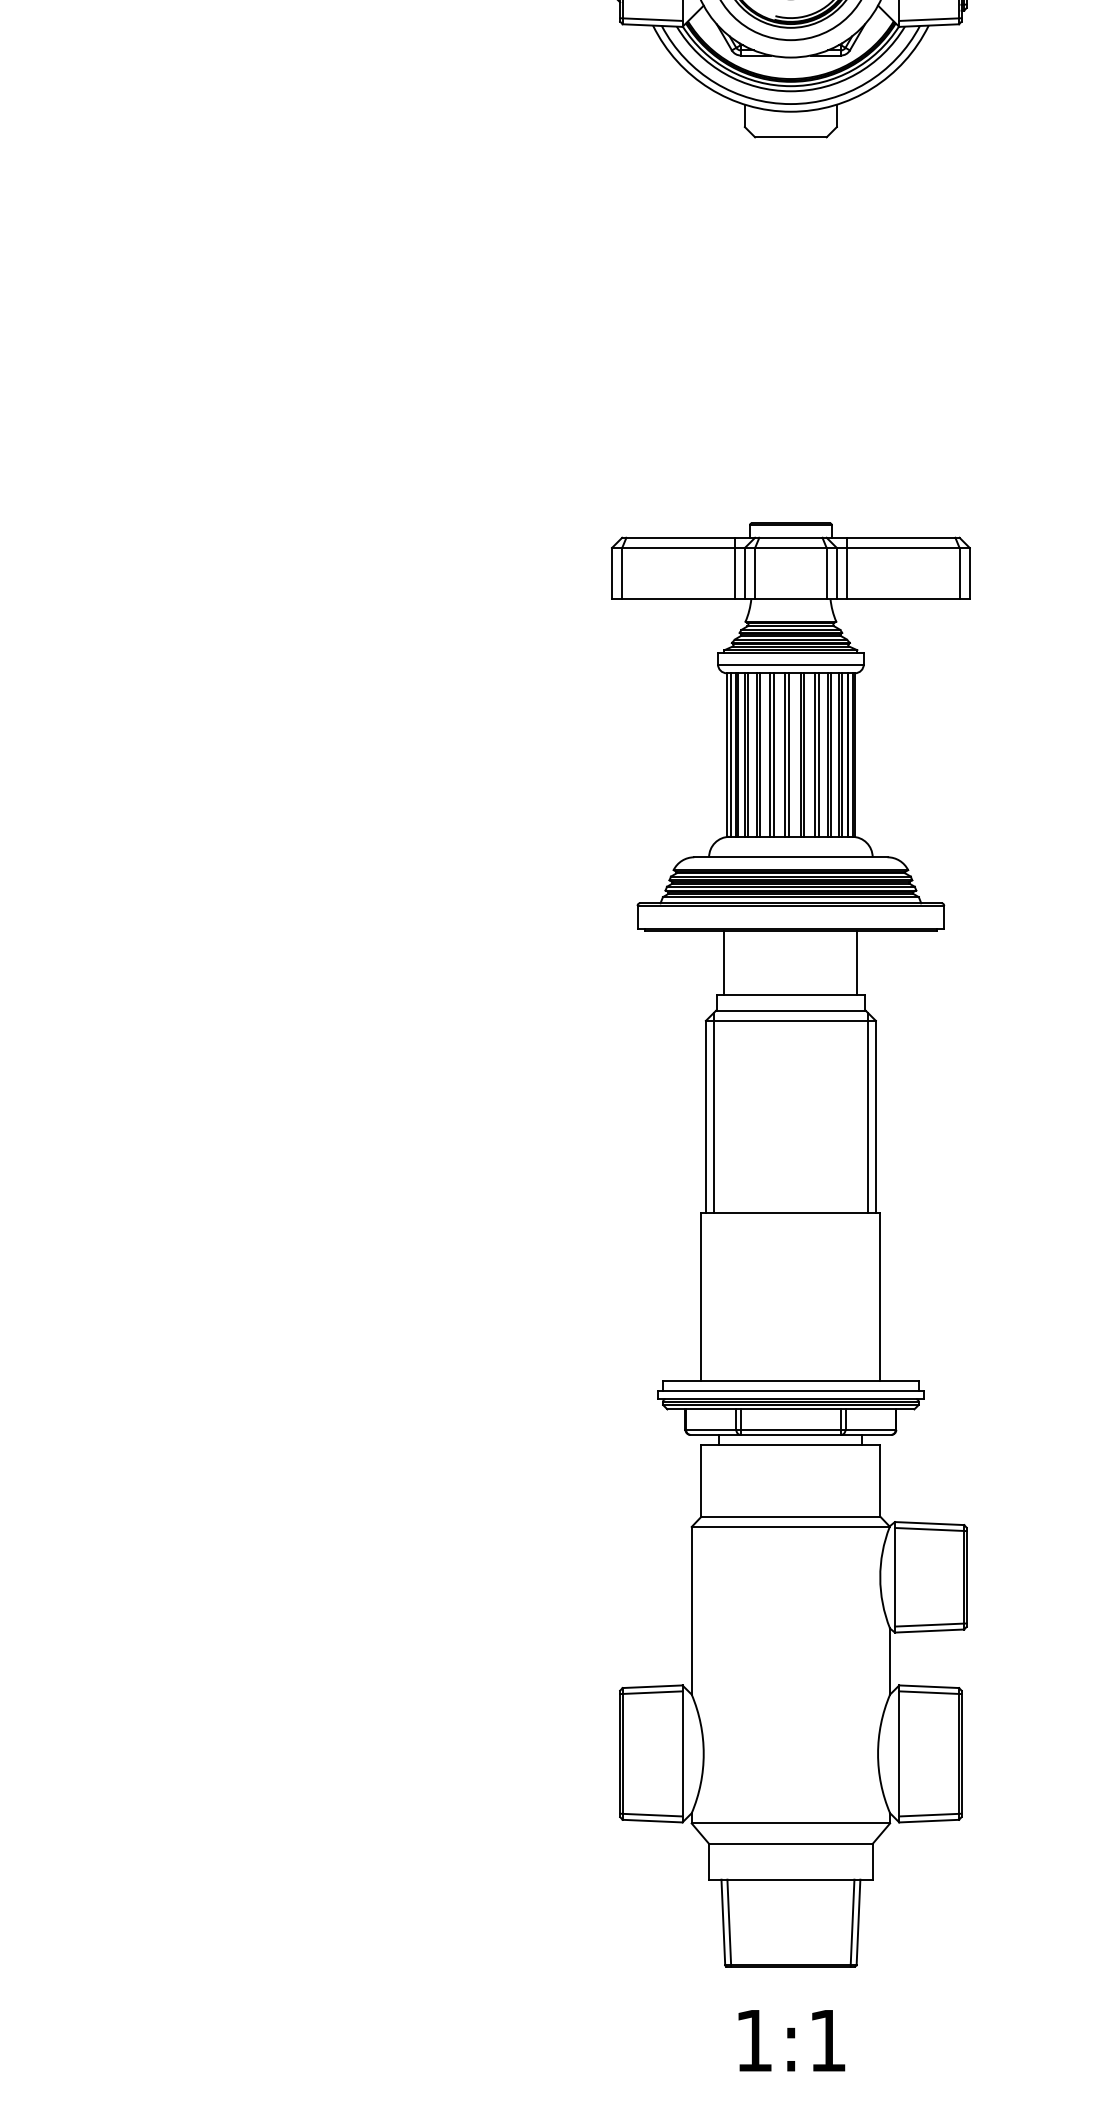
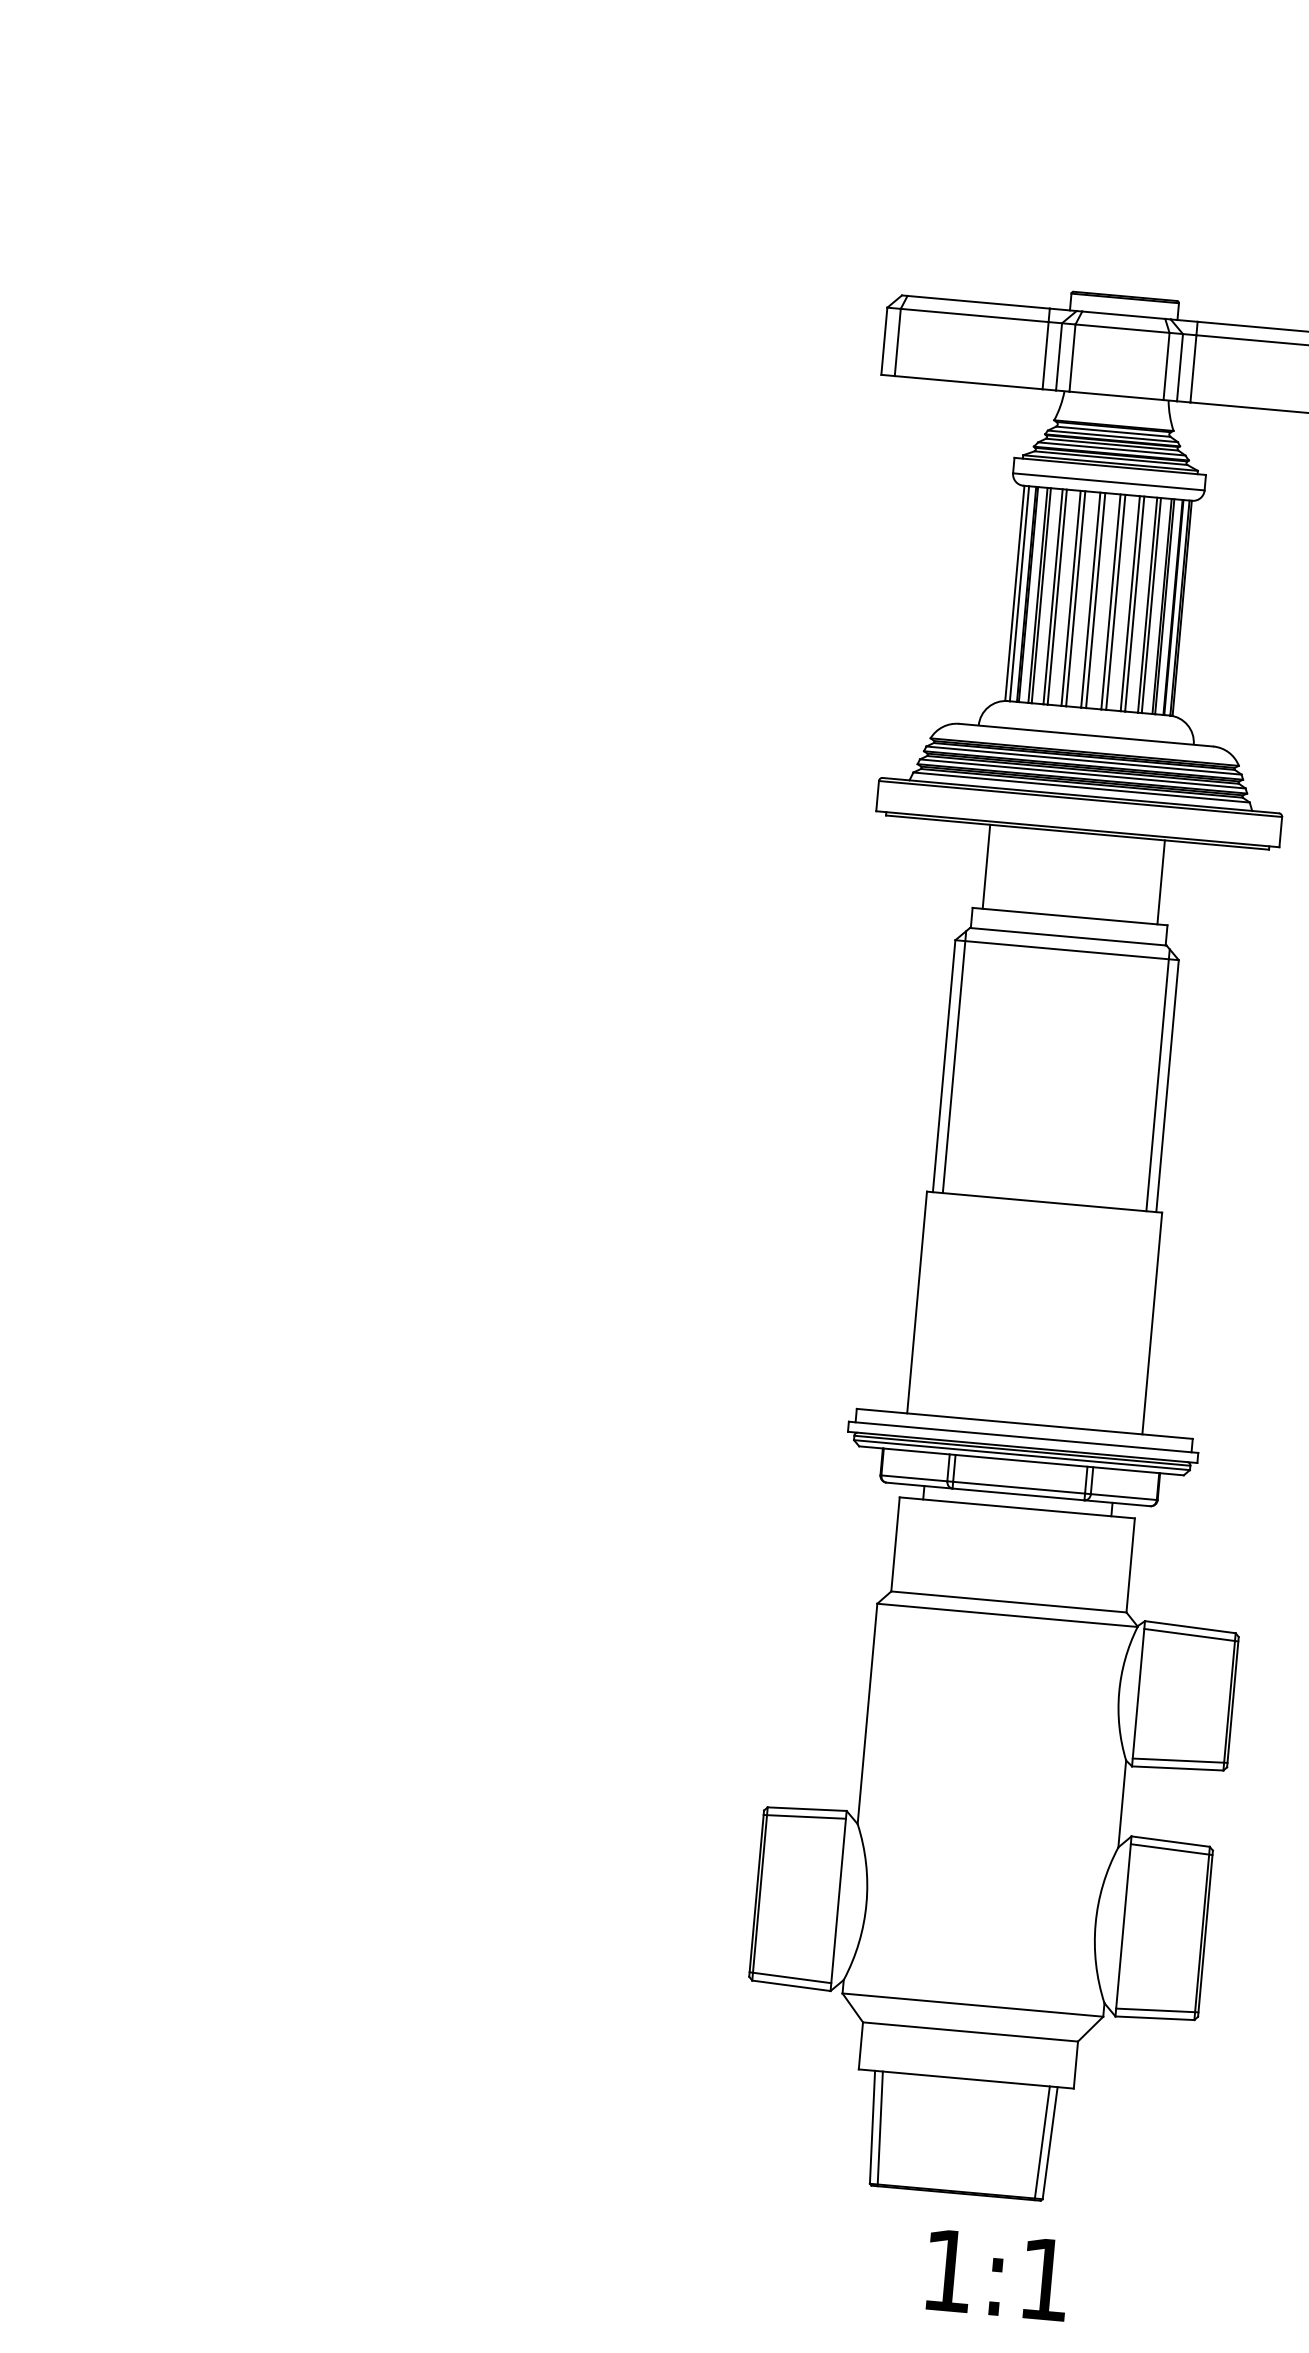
text: (791, 2040) -> (997, 2274), moved

